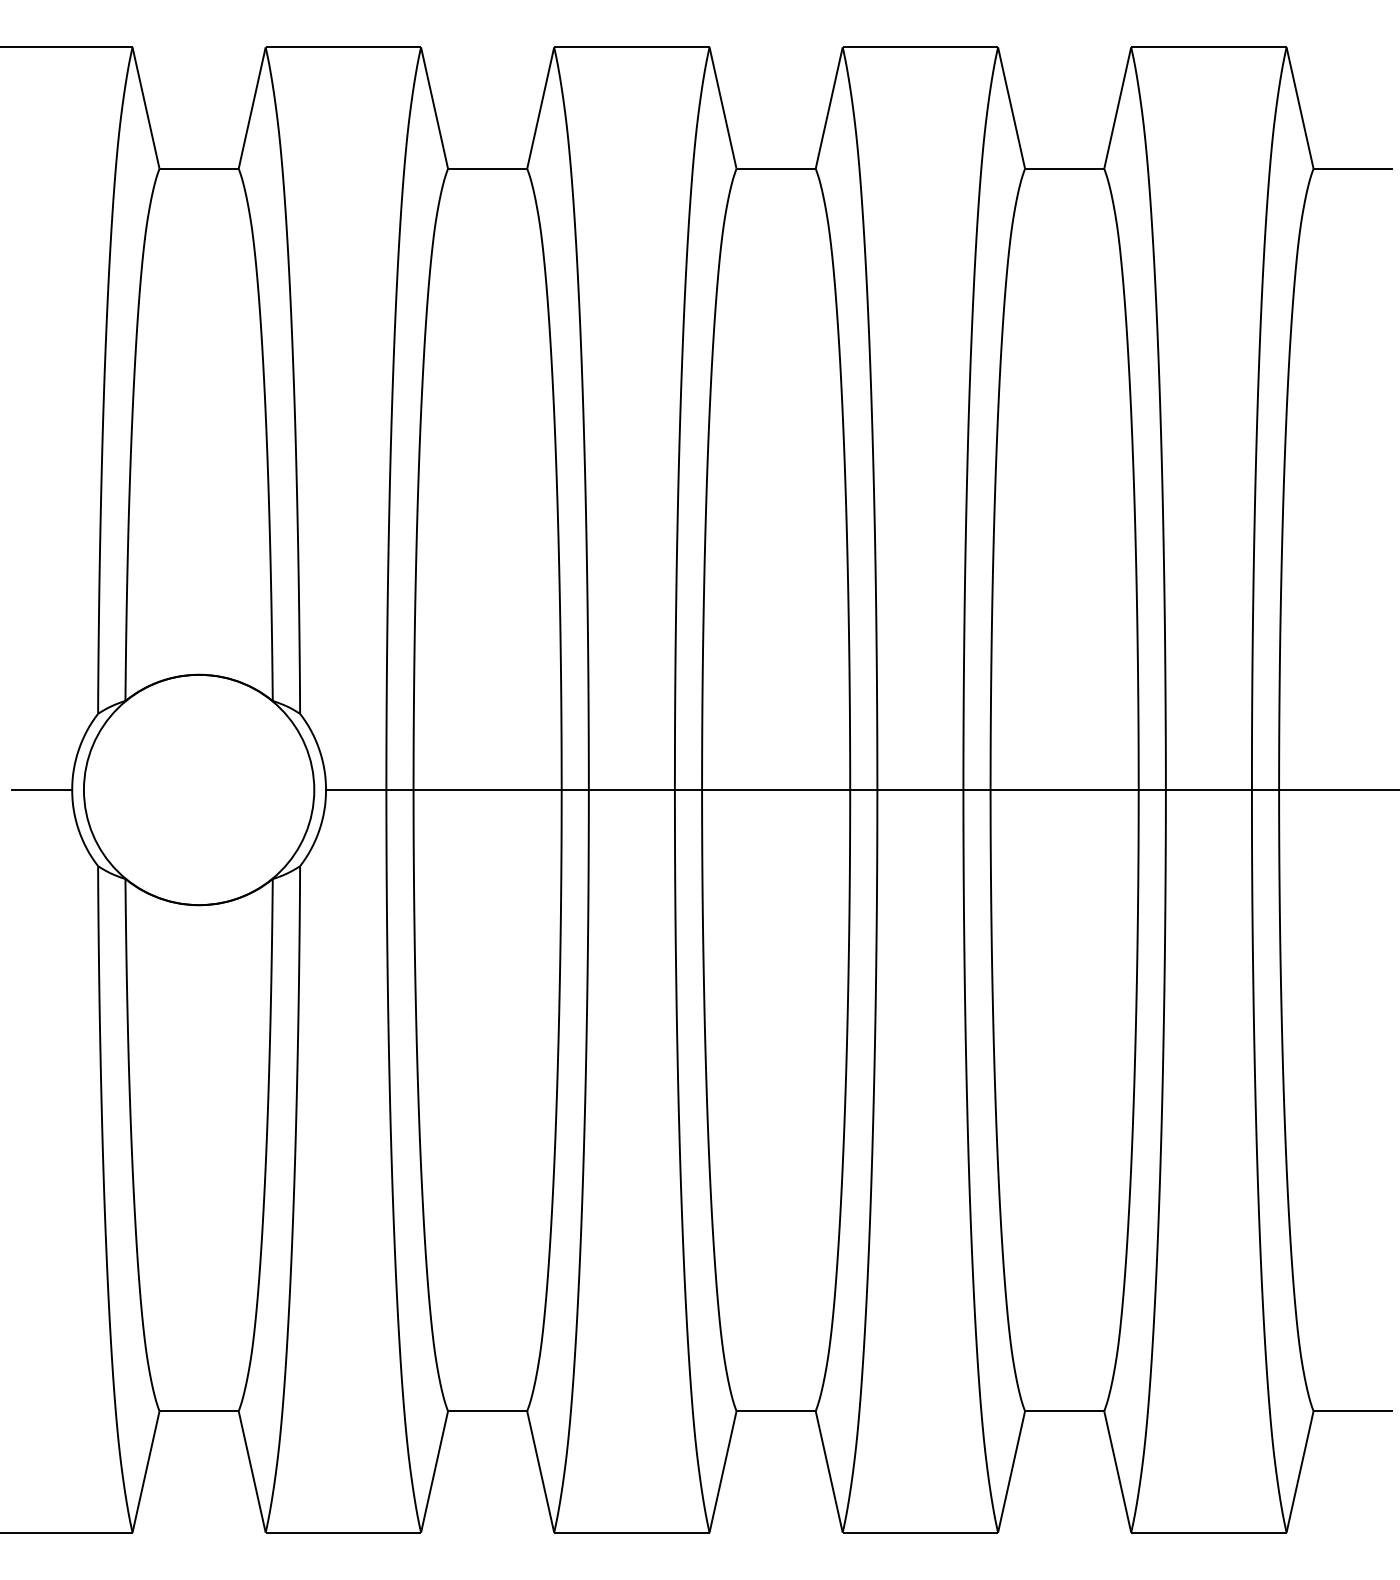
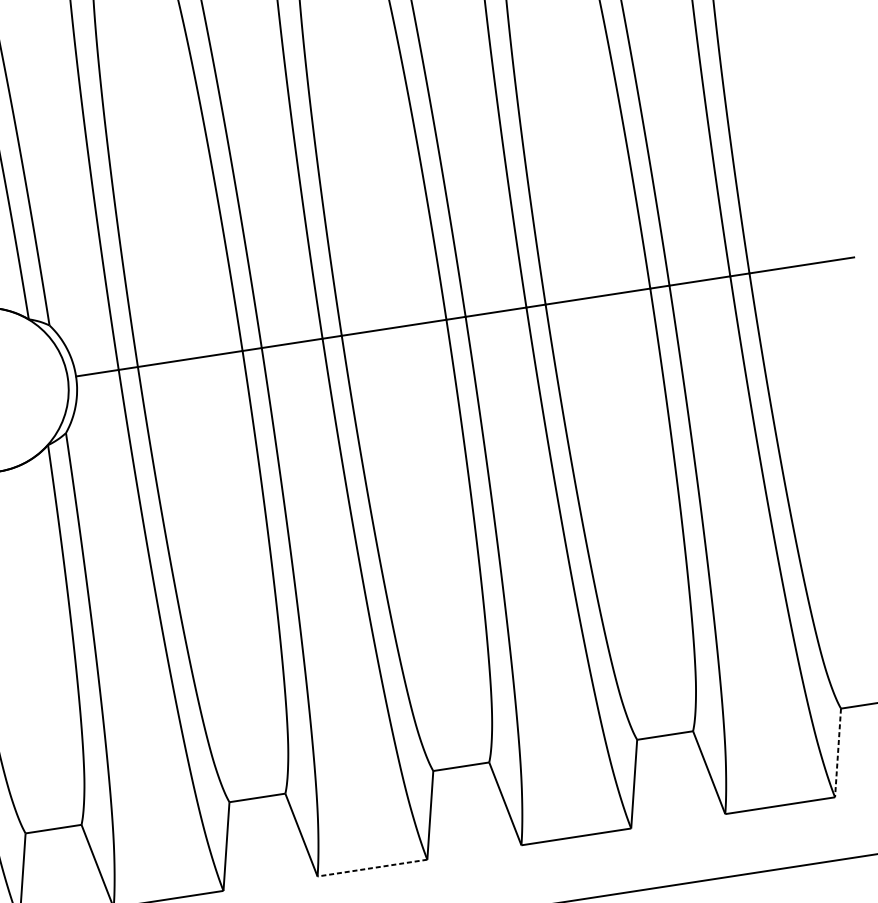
line: (1300, 1471) -> (838, 752), solid -> dashed
line: (632, 1532) -> (372, 867), solid -> dashed

